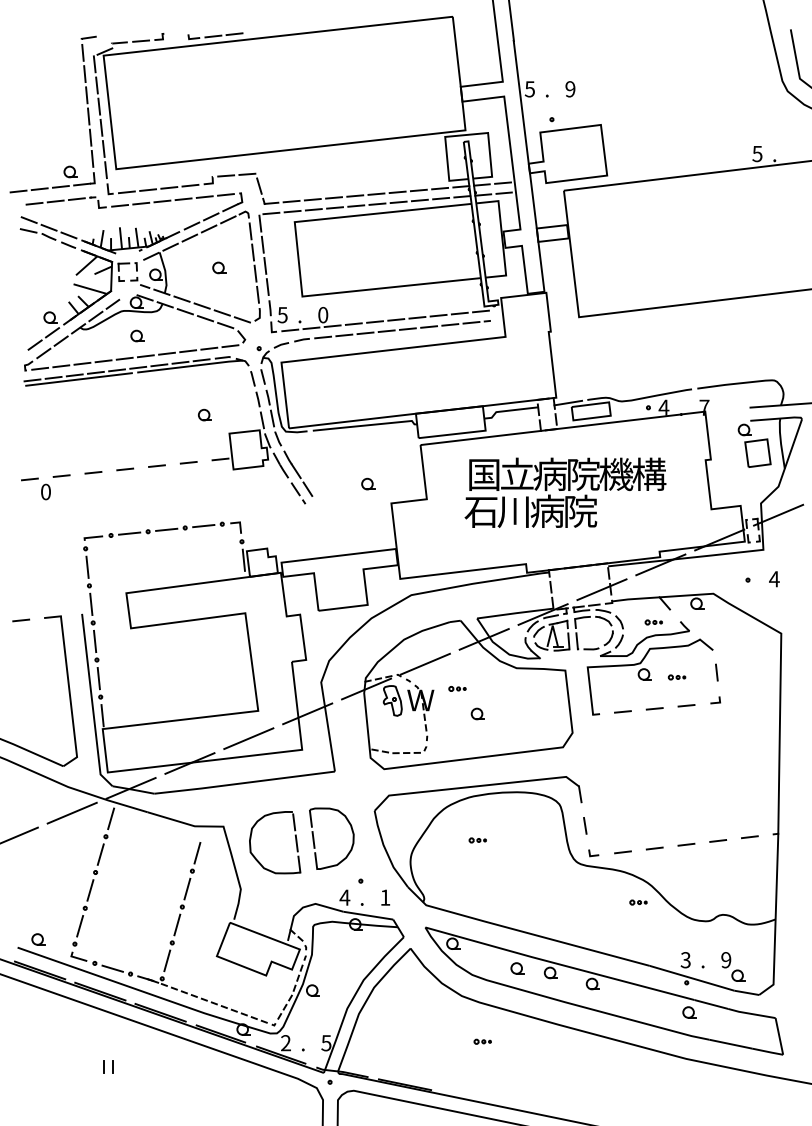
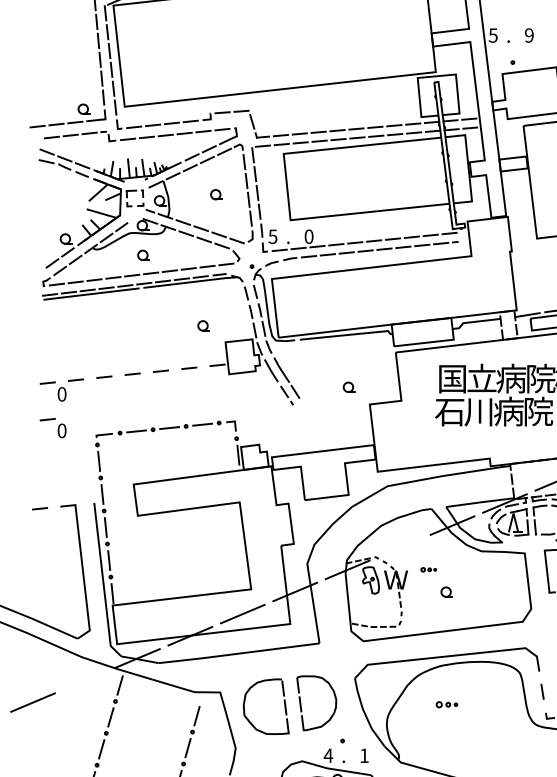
part: (35, 529) -> (52, 427), added
line: (424, 663) -> (399, 547), removed
line: (71, 812) -> (84, 679), removed
part: (477, 840) -> (446, 704), size x1.4

